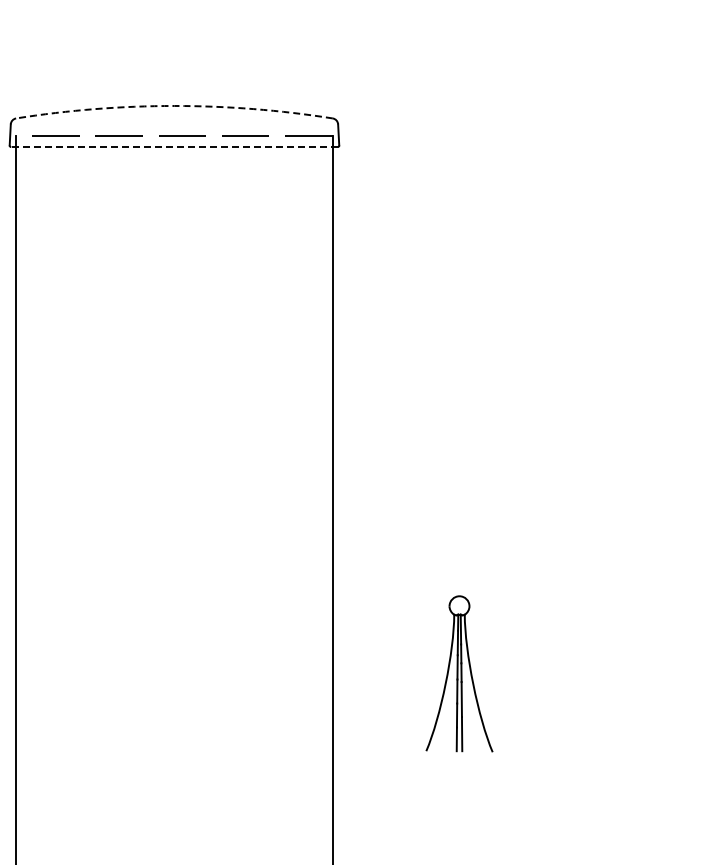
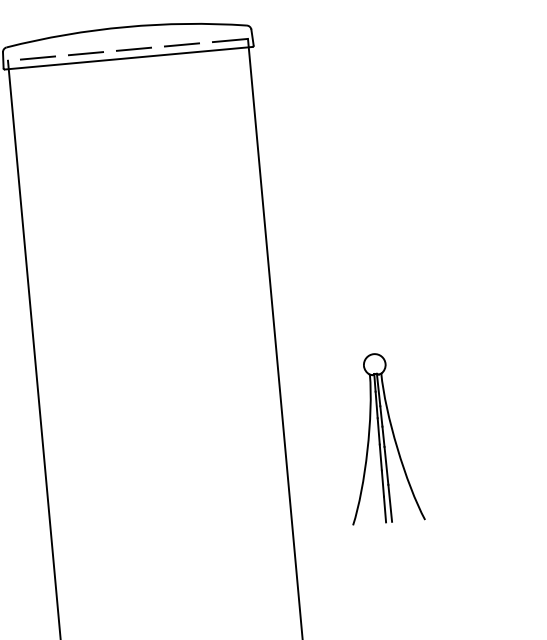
arc: (174, 105) -> (125, 26), dashed -> solid
line: (173, 147) -> (128, 58), dashed -> solid
part: (459, 673) -> (381, 438), size x1.43

